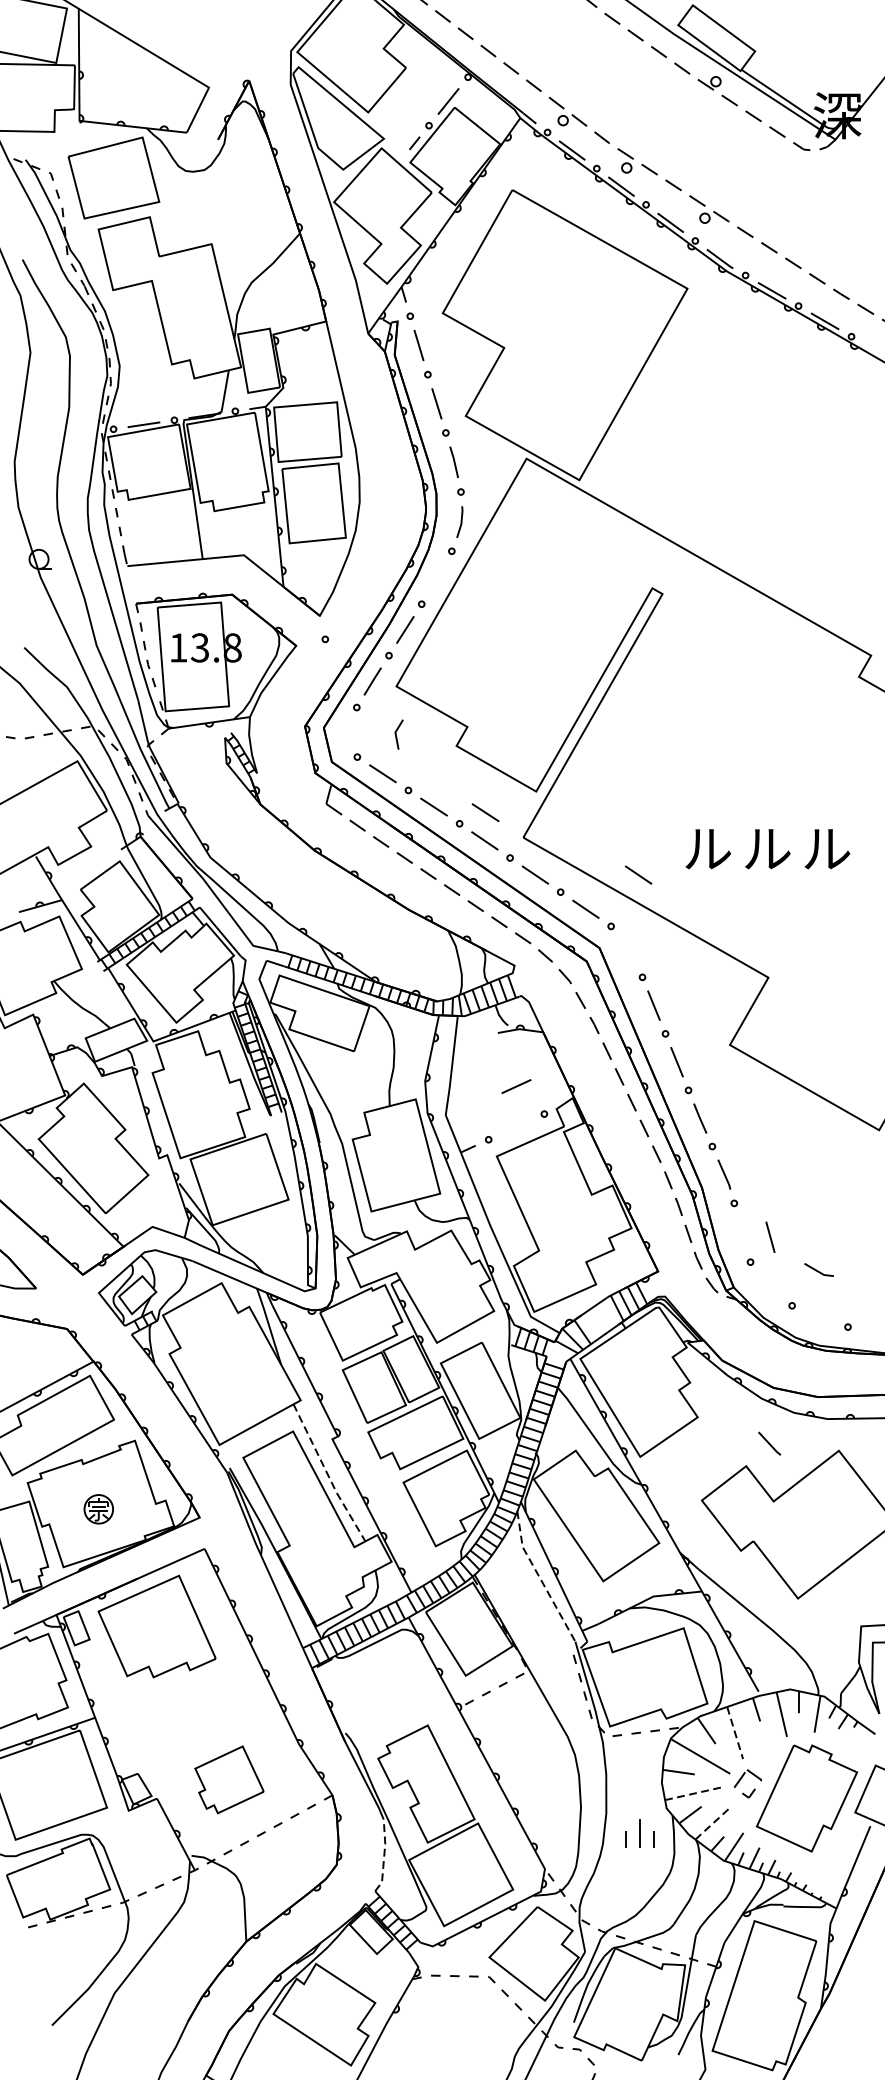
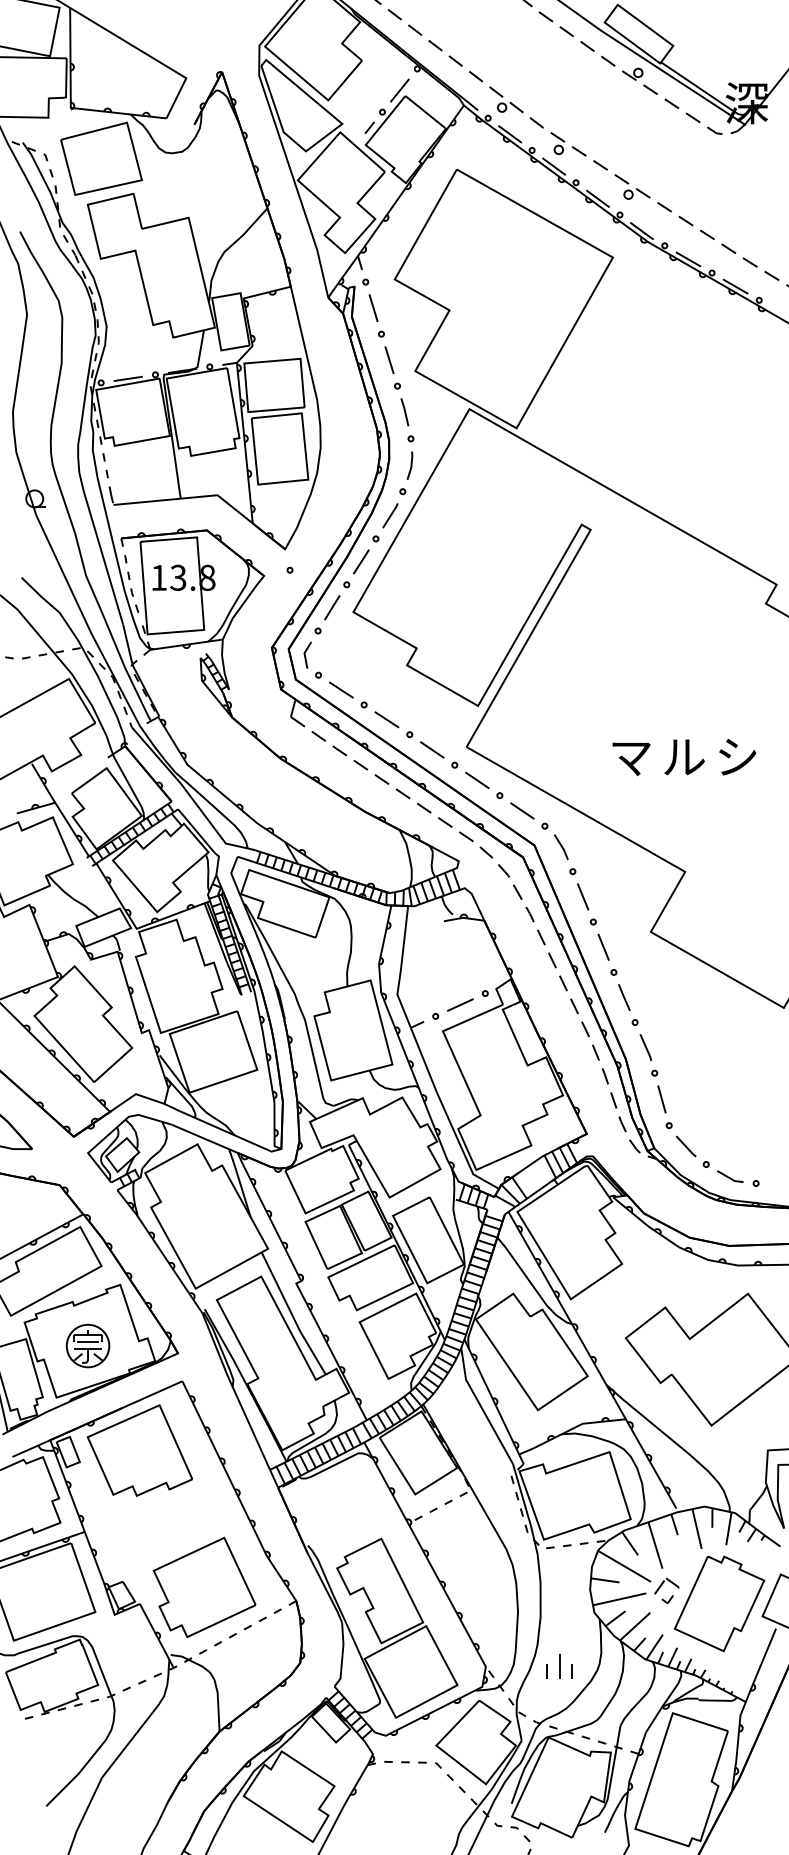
line: (438, 577) -> (390, 515), added
line: (396, 733) -> (305, 654), moved
line: (485, 812) -> (432, 724), removed
text: (708, 849) -> (631, 757), ル -> マ
text: (827, 849) -> (737, 757), ル -> シ
line: (638, 875) -> (569, 780), removed
line: (629, 949) -> (561, 846), added
line: (516, 1085) -> (460, 1004), moved
line: (769, 1237) -> (661, 1099), moved
line: (818, 1269) -> (729, 1176), moved
line: (769, 1443) -> (686, 1146), moved
line: (328, 1475) -> (292, 1315), dashed -> solid
part: (98, 1508) -> (87, 1345), size x1.67
line: (540, 1578) -> (481, 1407), dashed -> solid
line: (735, 1733) -> (655, 1545), dashed -> solid
part: (229, 1779) -> (204, 1586), size x1.67
line: (695, 1793) -> (620, 1599), dashed -> solid
line: (712, 1823) -> (635, 1626), dashed -> solid
part: (639, 1833) -> (559, 1666), moved
line: (384, 1857) -> (342, 1656), dashed -> solid

